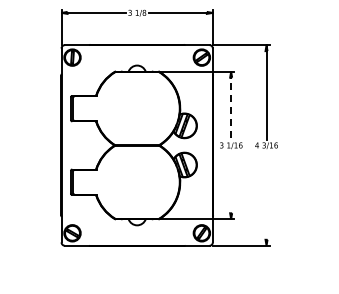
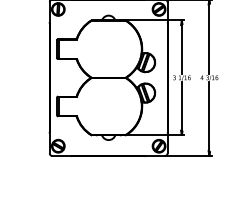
line: (231, 106) -> (182, 47), dashed -> solid
line: (231, 184) -> (182, 108), added
line: (266, 197) -> (209, 118), added

